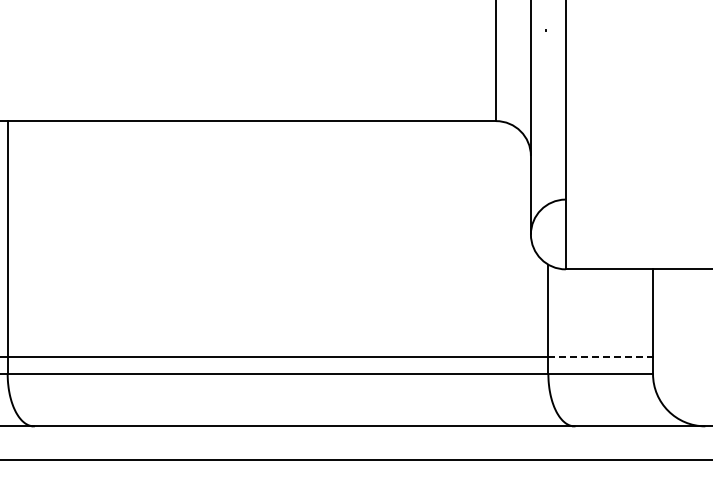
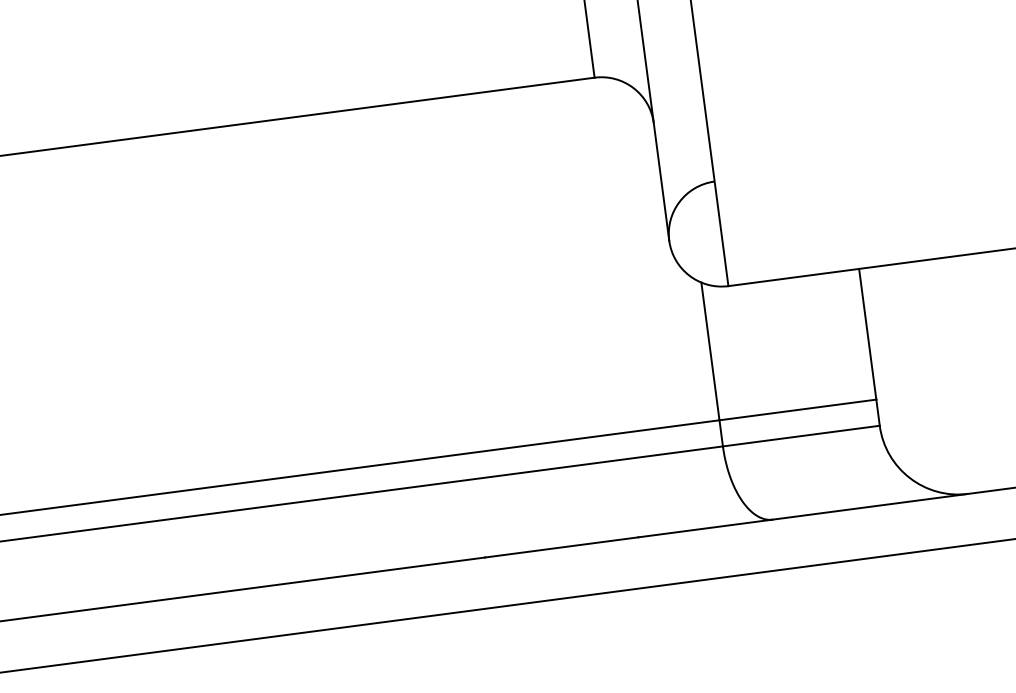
line: (601, 356) -> (799, 409), dashed -> solid

